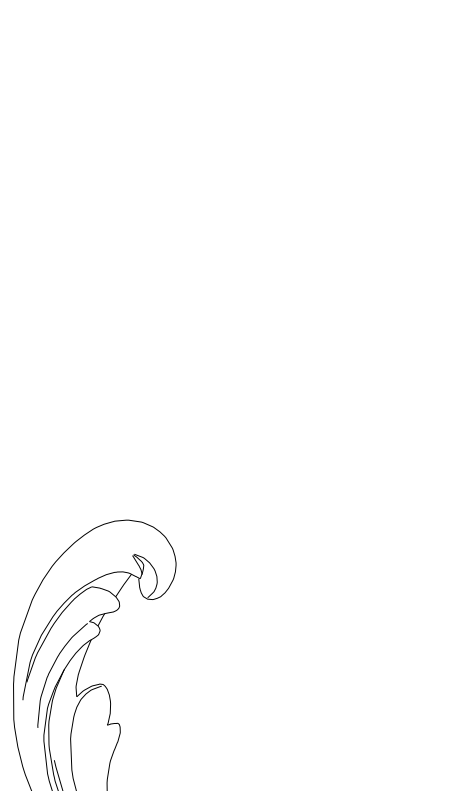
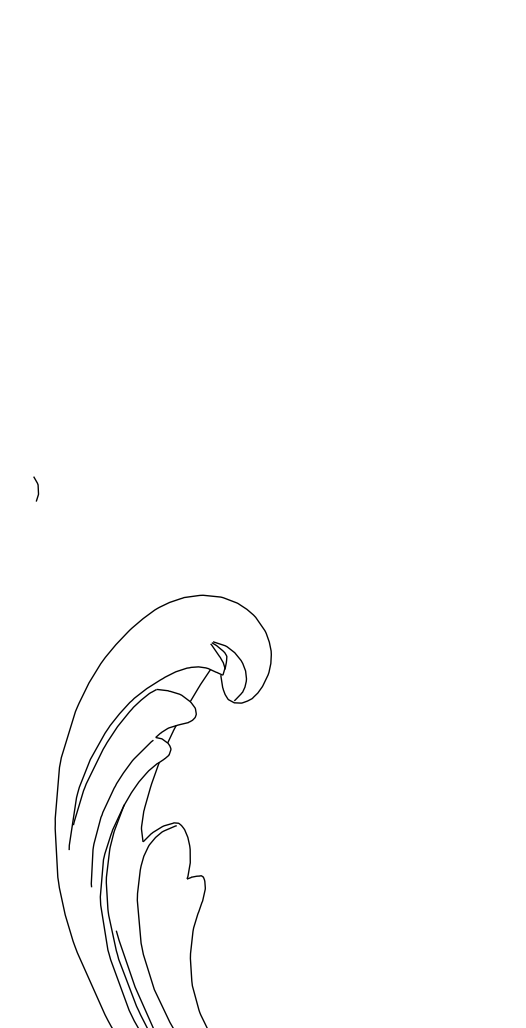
curve: (12, 437) -> (37, 488), added

